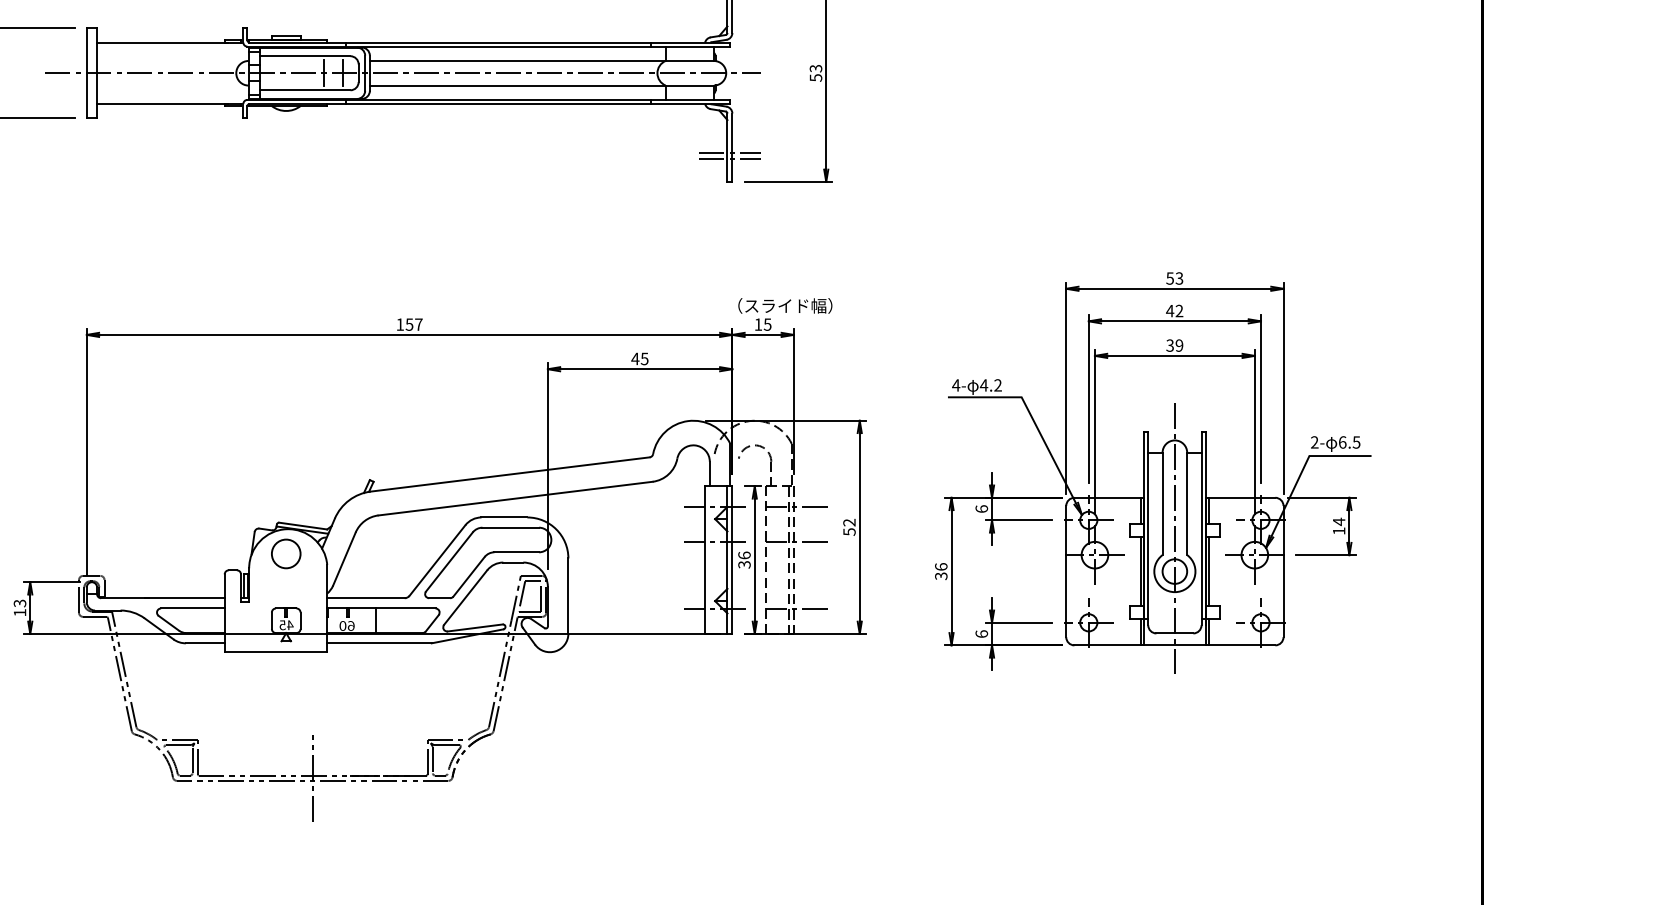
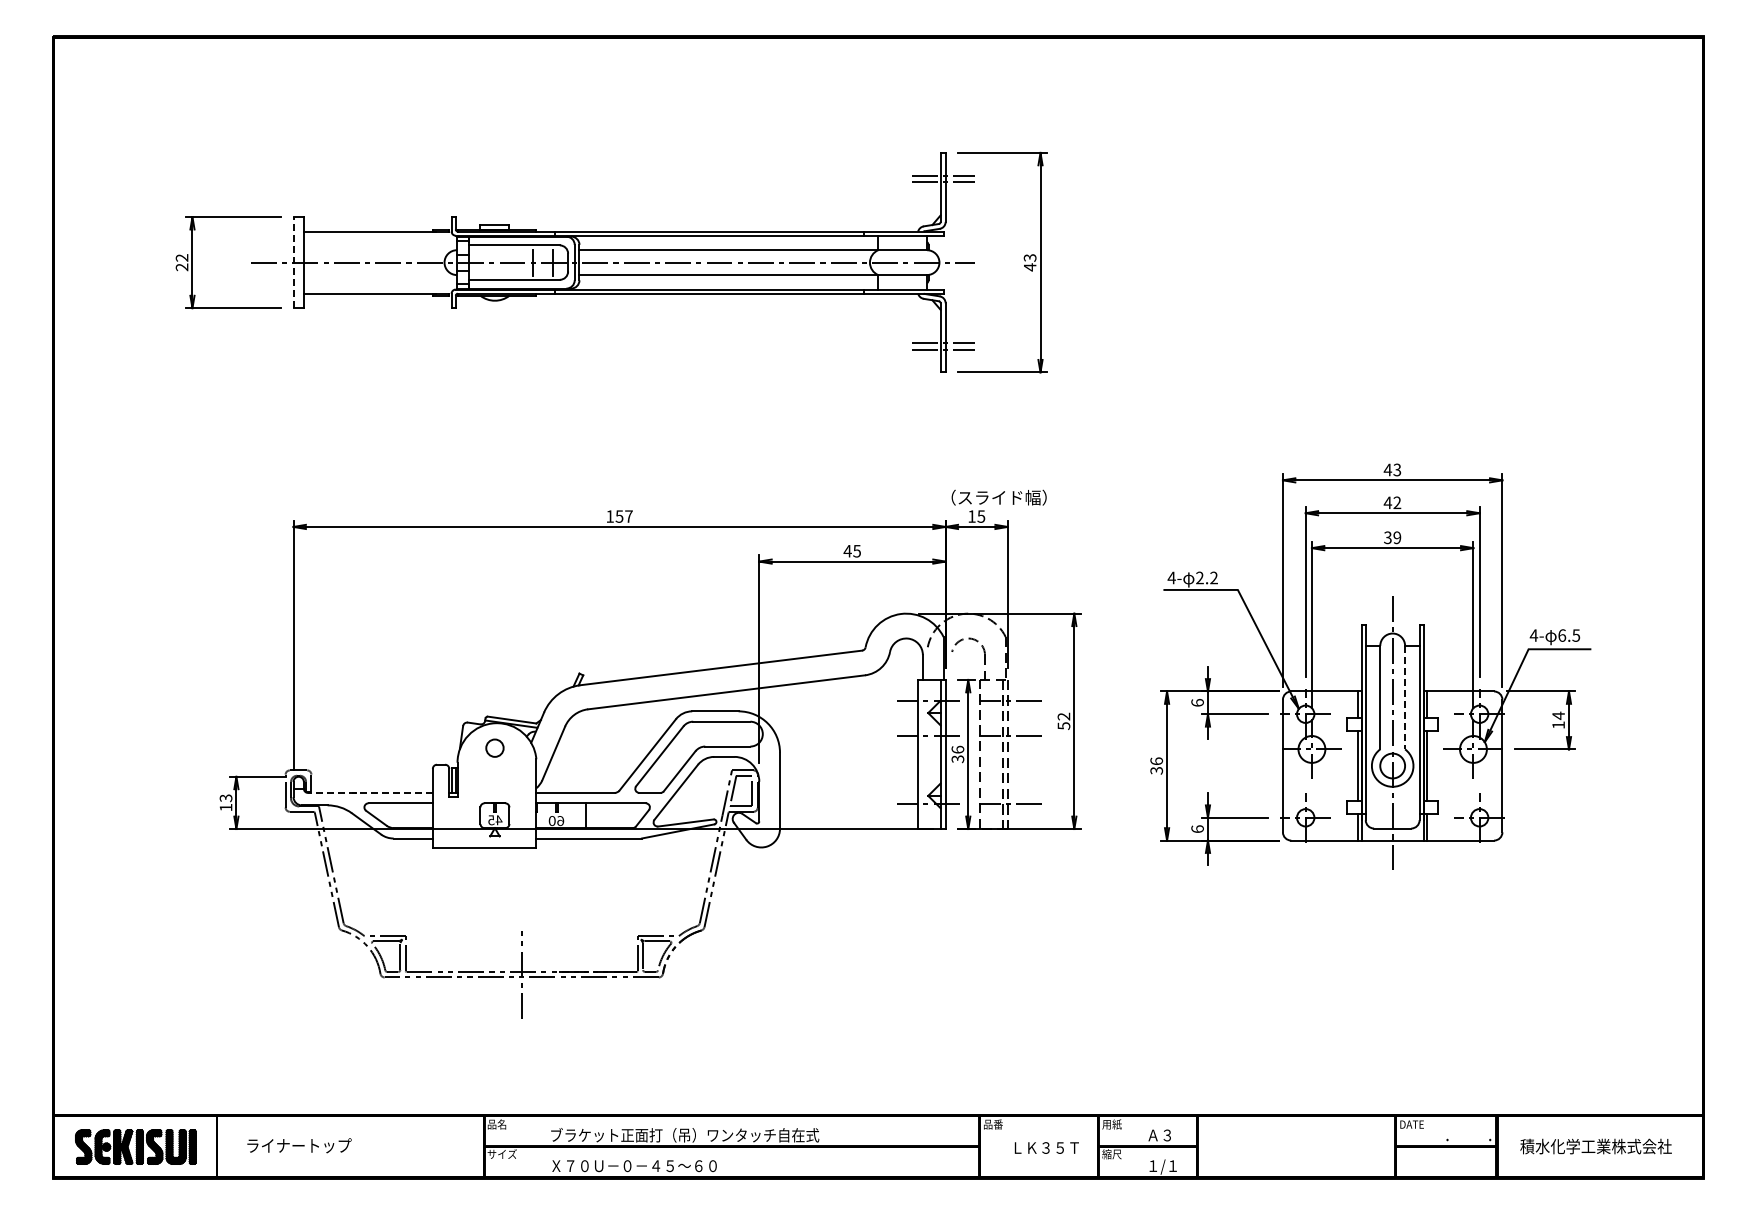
line: (86, 73) -> (293, 262), solid -> dashed
text: (816, 78) -> (1030, 267), 53 -> 43
text: (1169, 278) -> (1387, 469), 53 -> 43
text: (983, 384) -> (1199, 577), 4.2 -> 2.2
text: (1314, 442) -> (1533, 635), 2- -> 4-
line: (1187, 503) -> (1405, 697), solid -> dashed
circle: (285, 553) -> (494, 747), size x0.6
line: (162, 597) -> (369, 792), solid -> dashed

